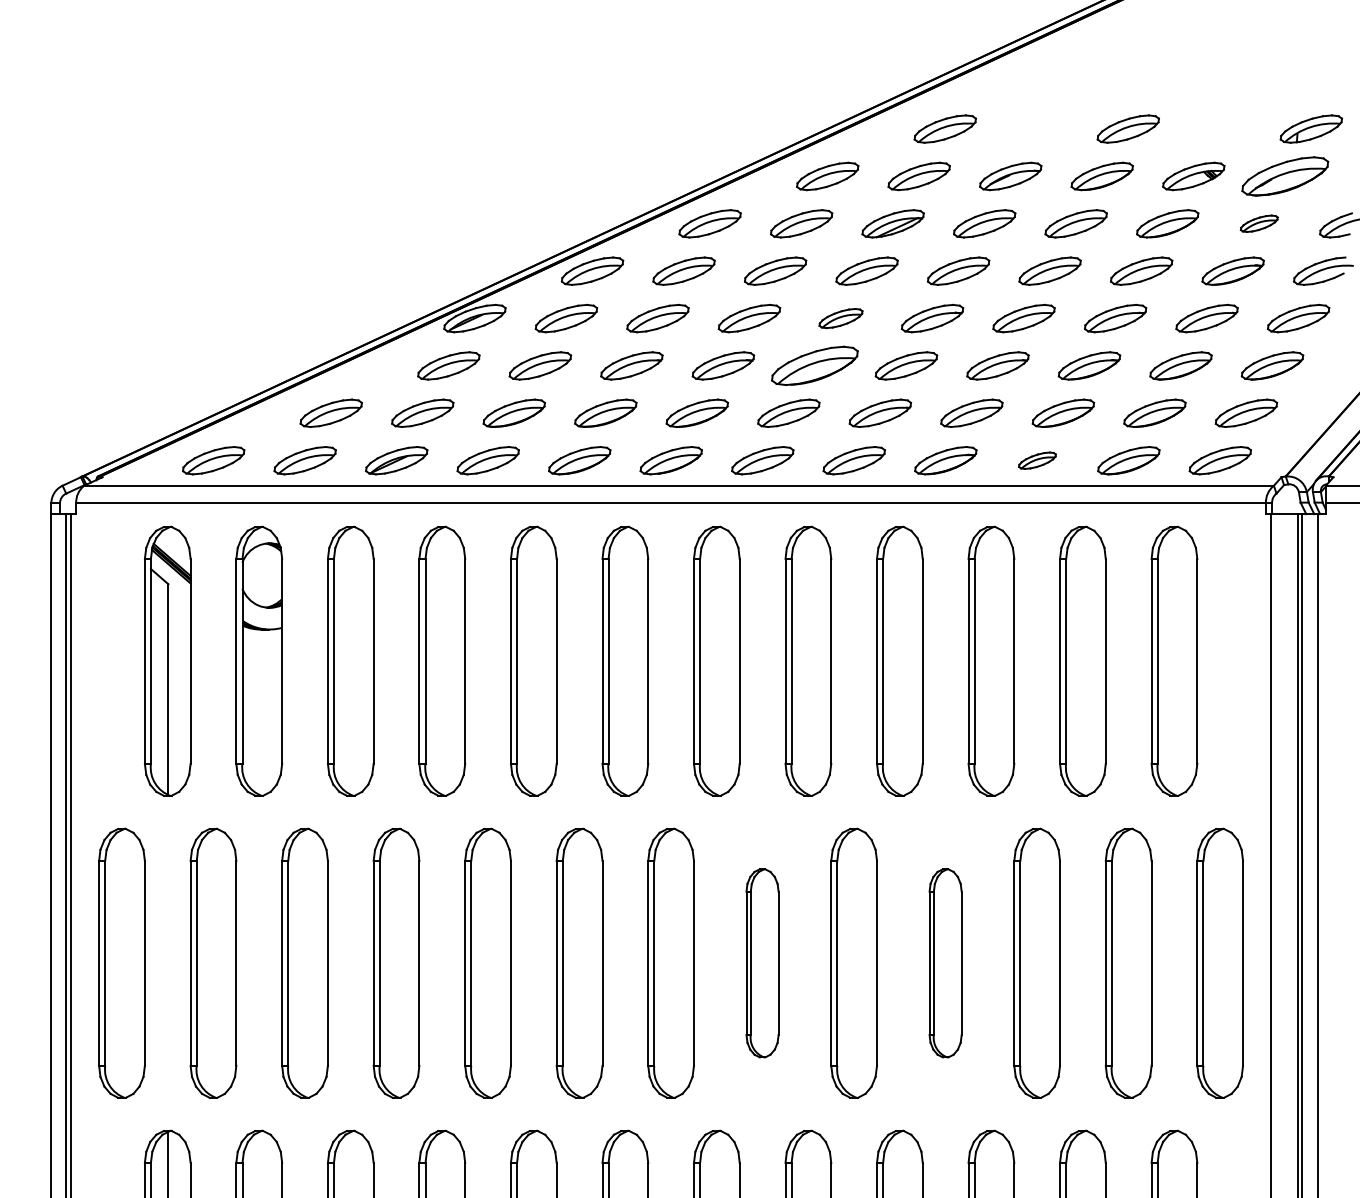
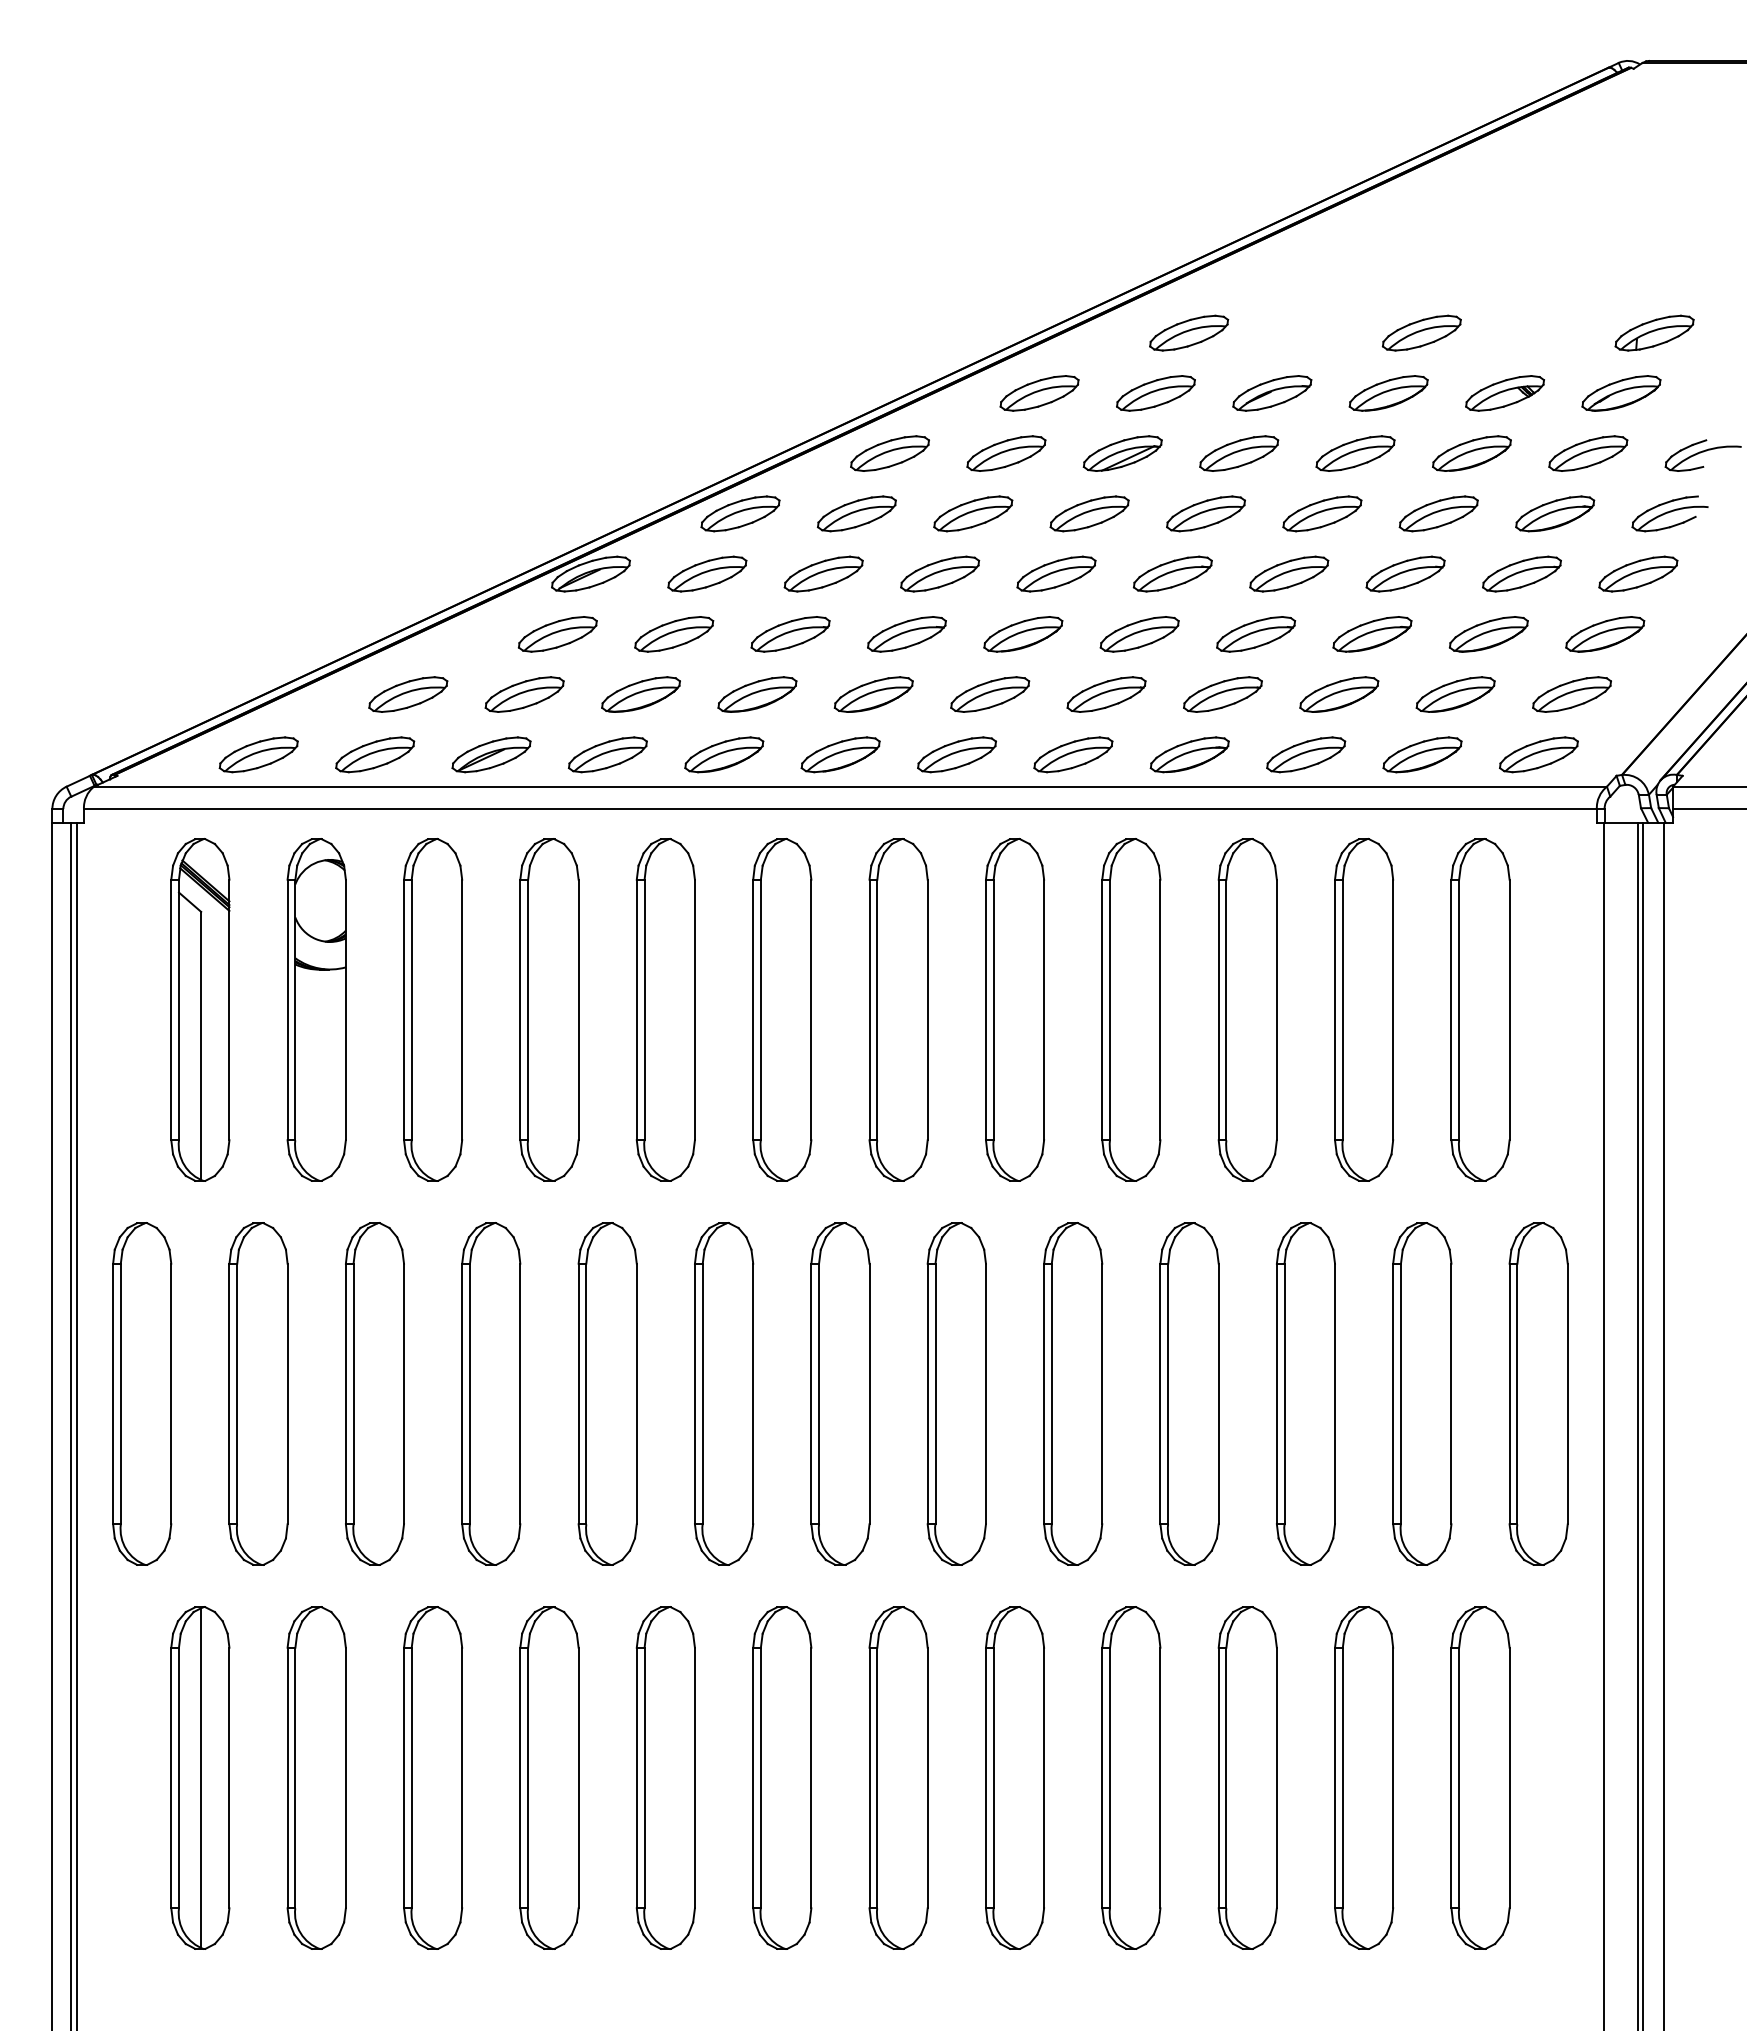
part: (1285, 176) -> (1621, 393), size x0.71
part: (1259, 223) -> (1588, 453), size x1.67
part: (841, 318) -> (1056, 573), size x1.43
part: (815, 366) -> (1023, 634), size x0.71
part: (1037, 460) -> (1306, 754), size x1.67
part: (762, 962) -> (956, 1393), size x1.43
part: (945, 962) -> (1189, 1393), size x1.43

